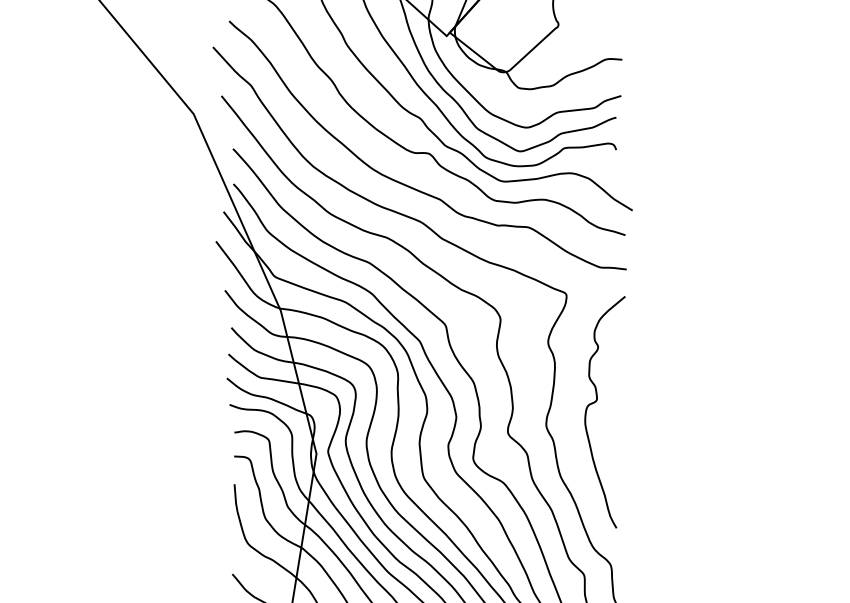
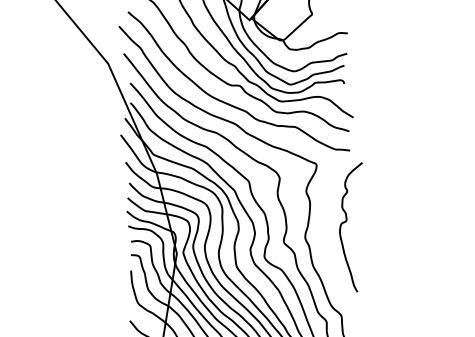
curve: (596, 403) -> (346, 222), moved

